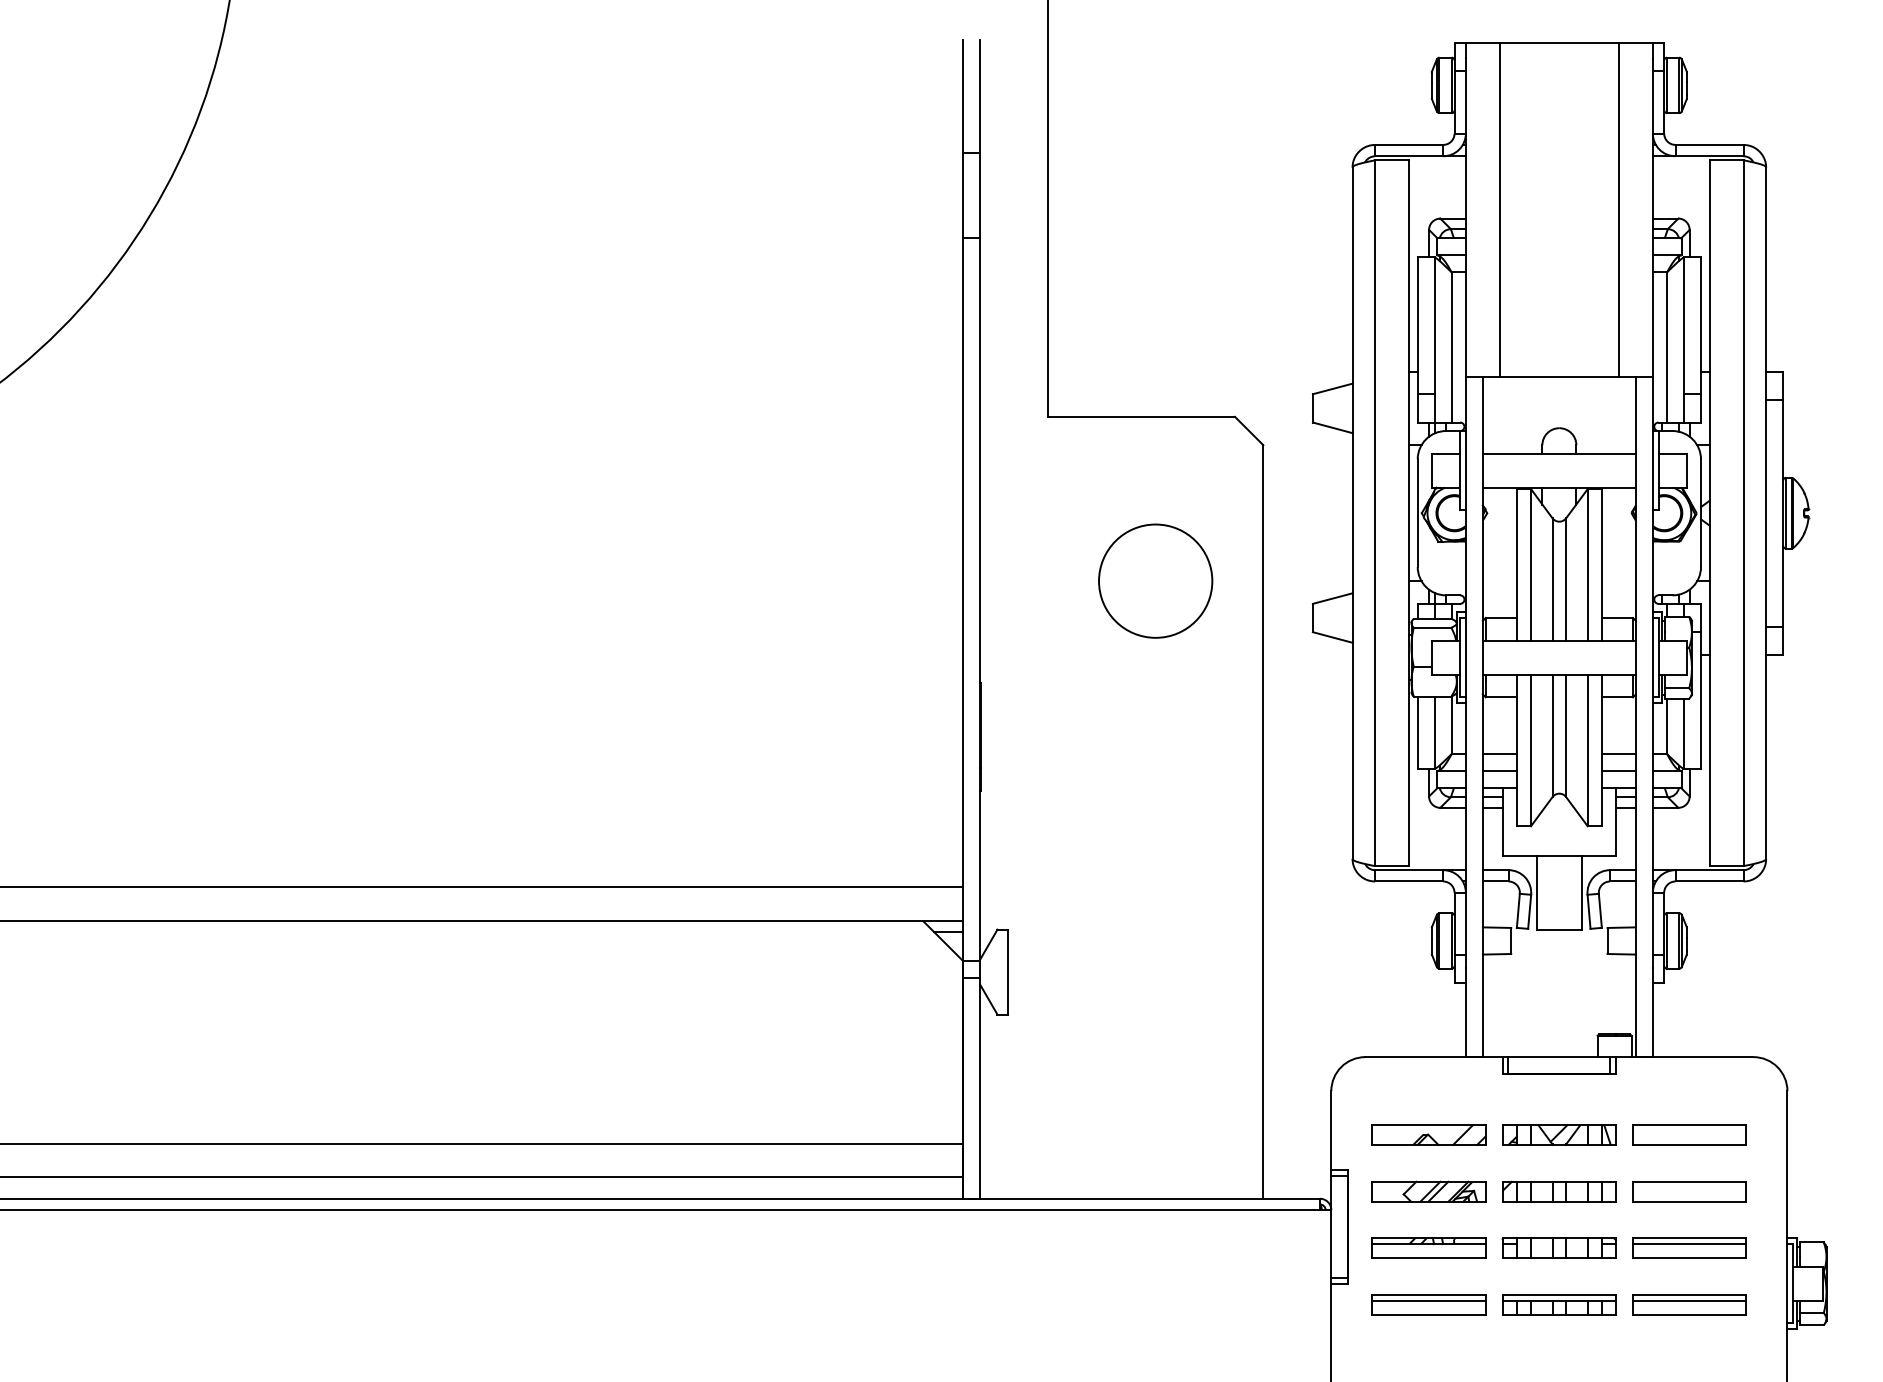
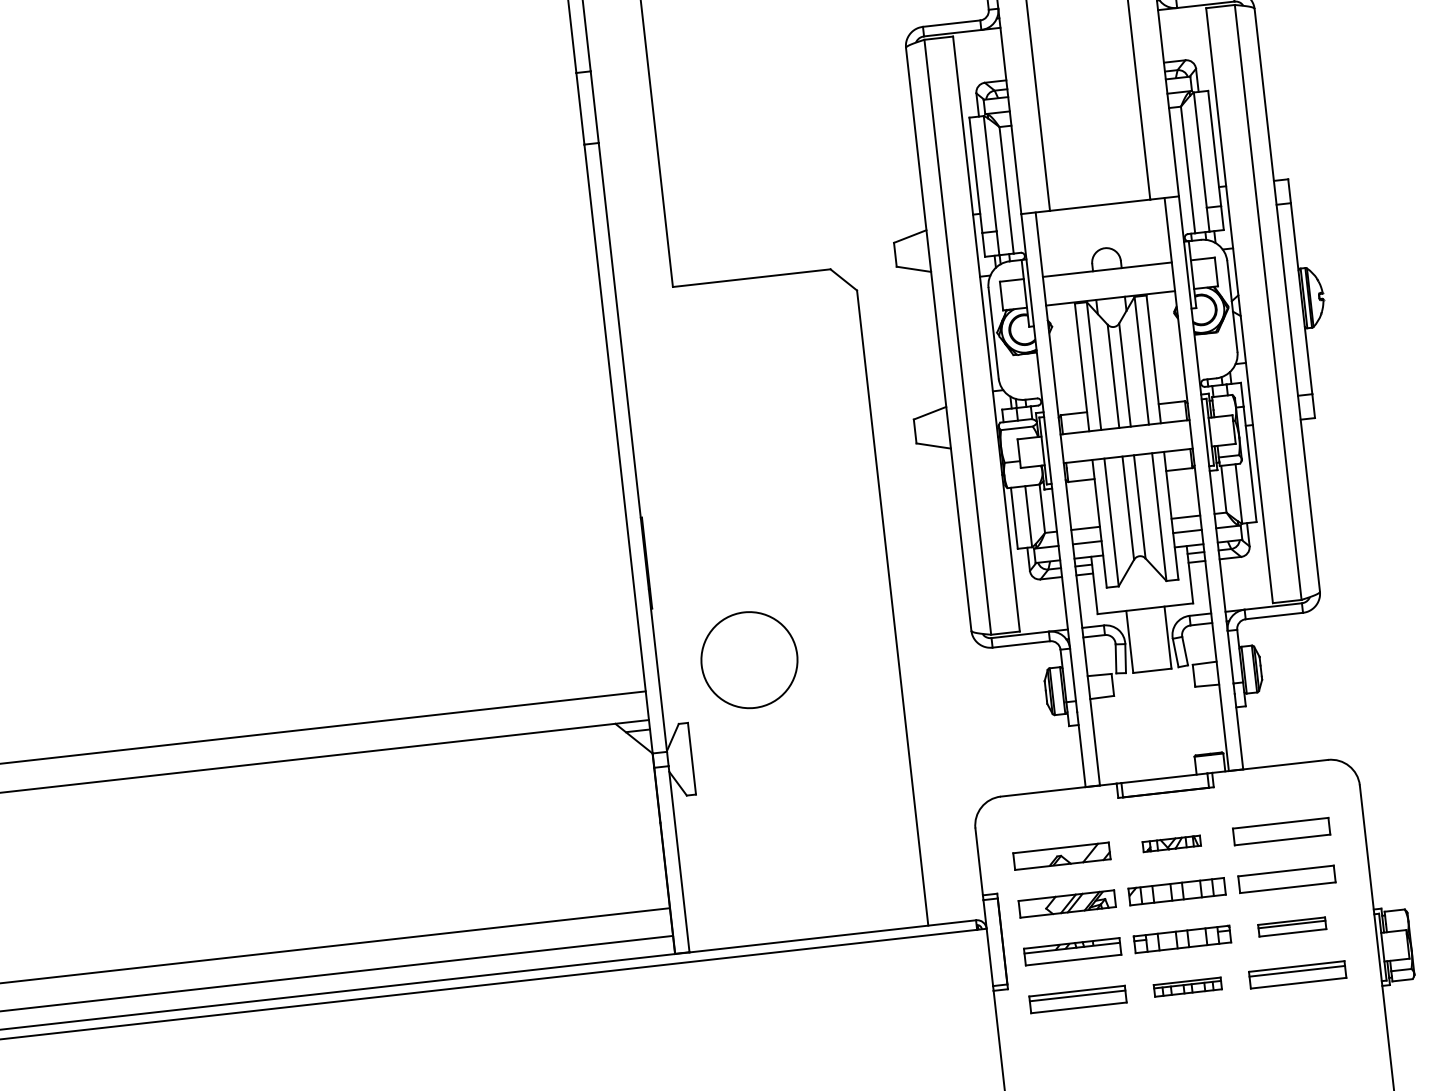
circle: (1155, 580) -> (749, 659), moved
part: (1559, 1134) -> (1171, 843), size x0.6
part: (1689, 1247) -> (1292, 926), size x0.7
part: (1559, 1304) -> (1187, 986), size x0.7

